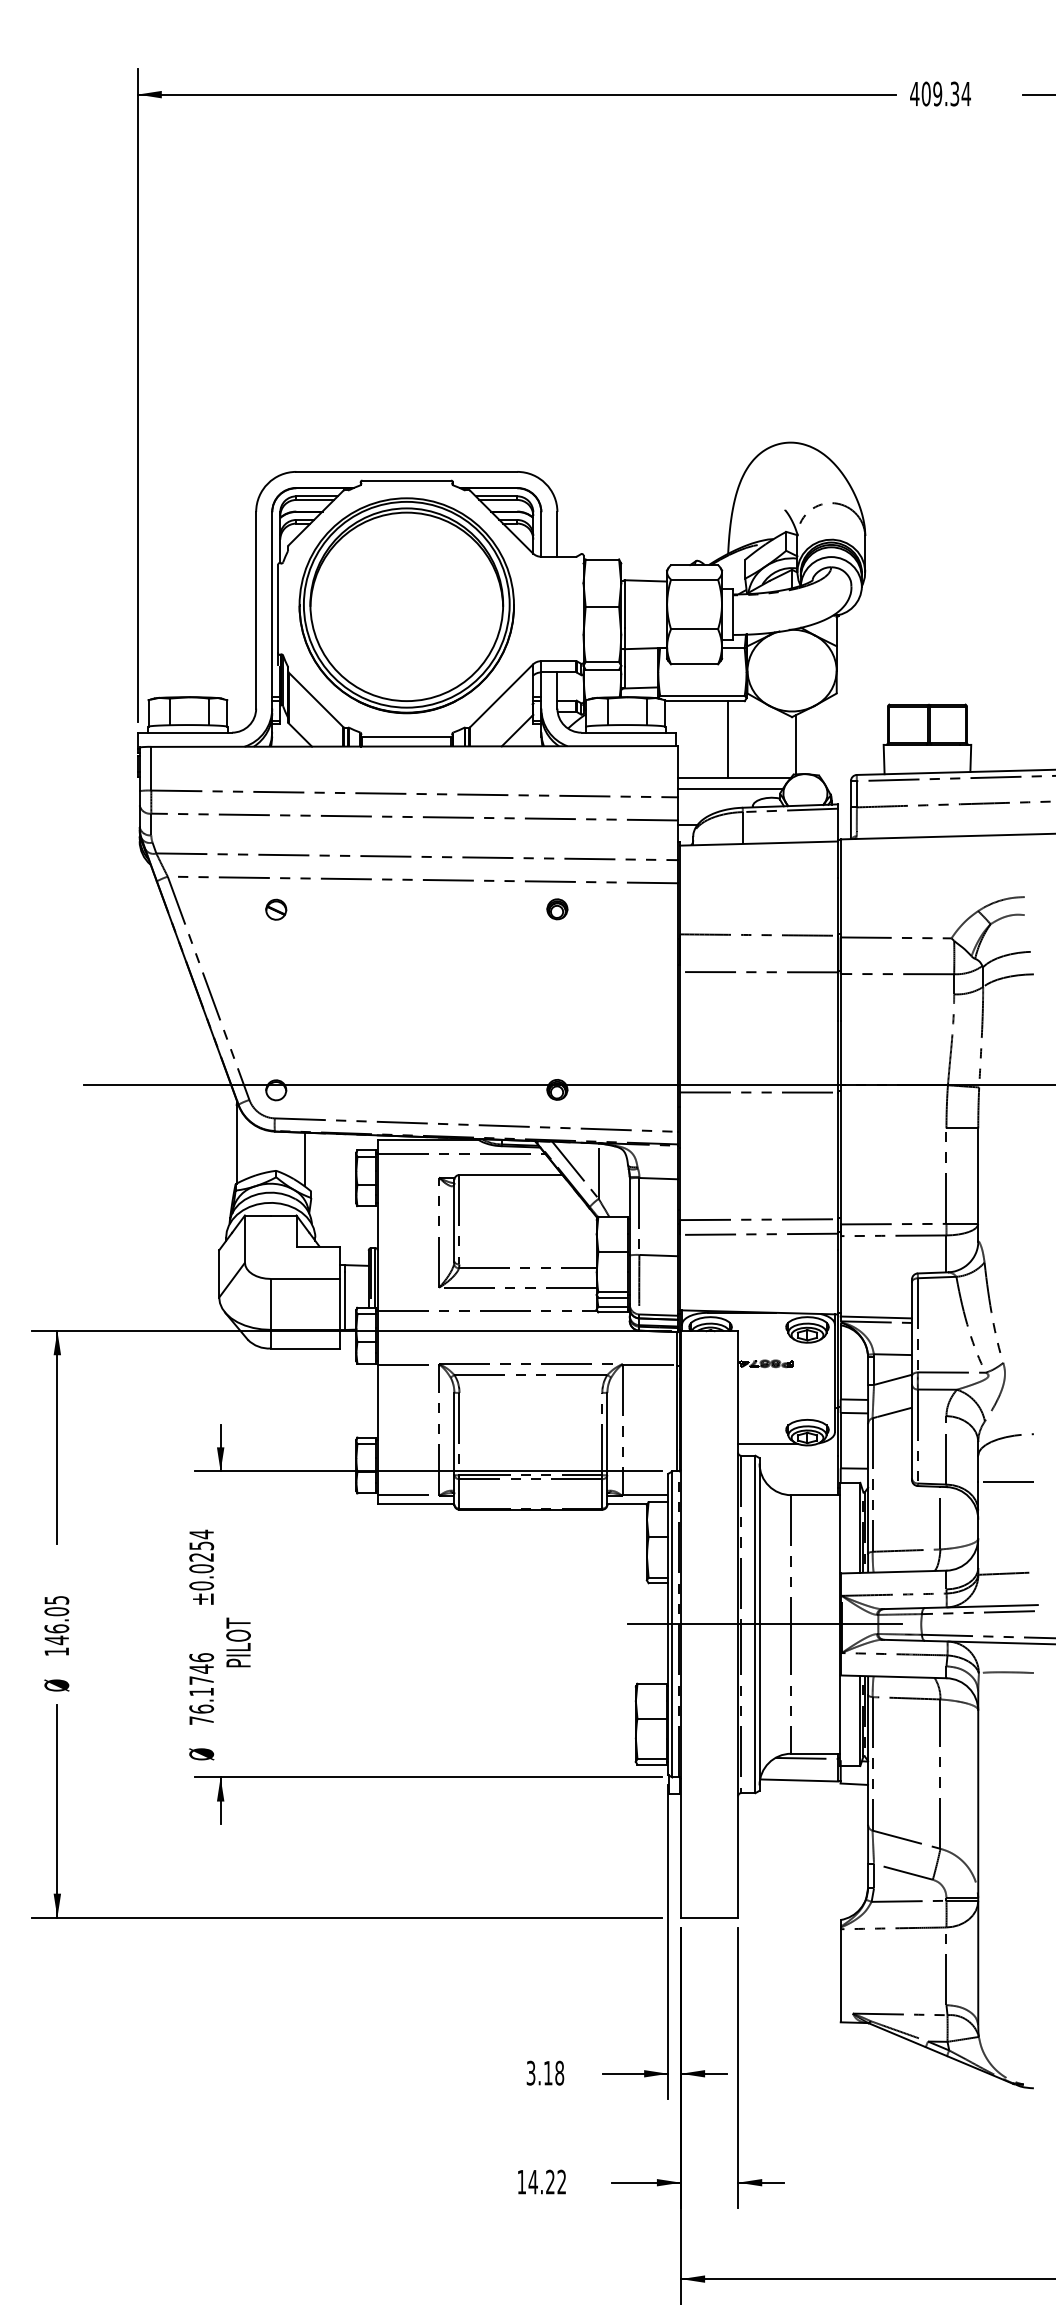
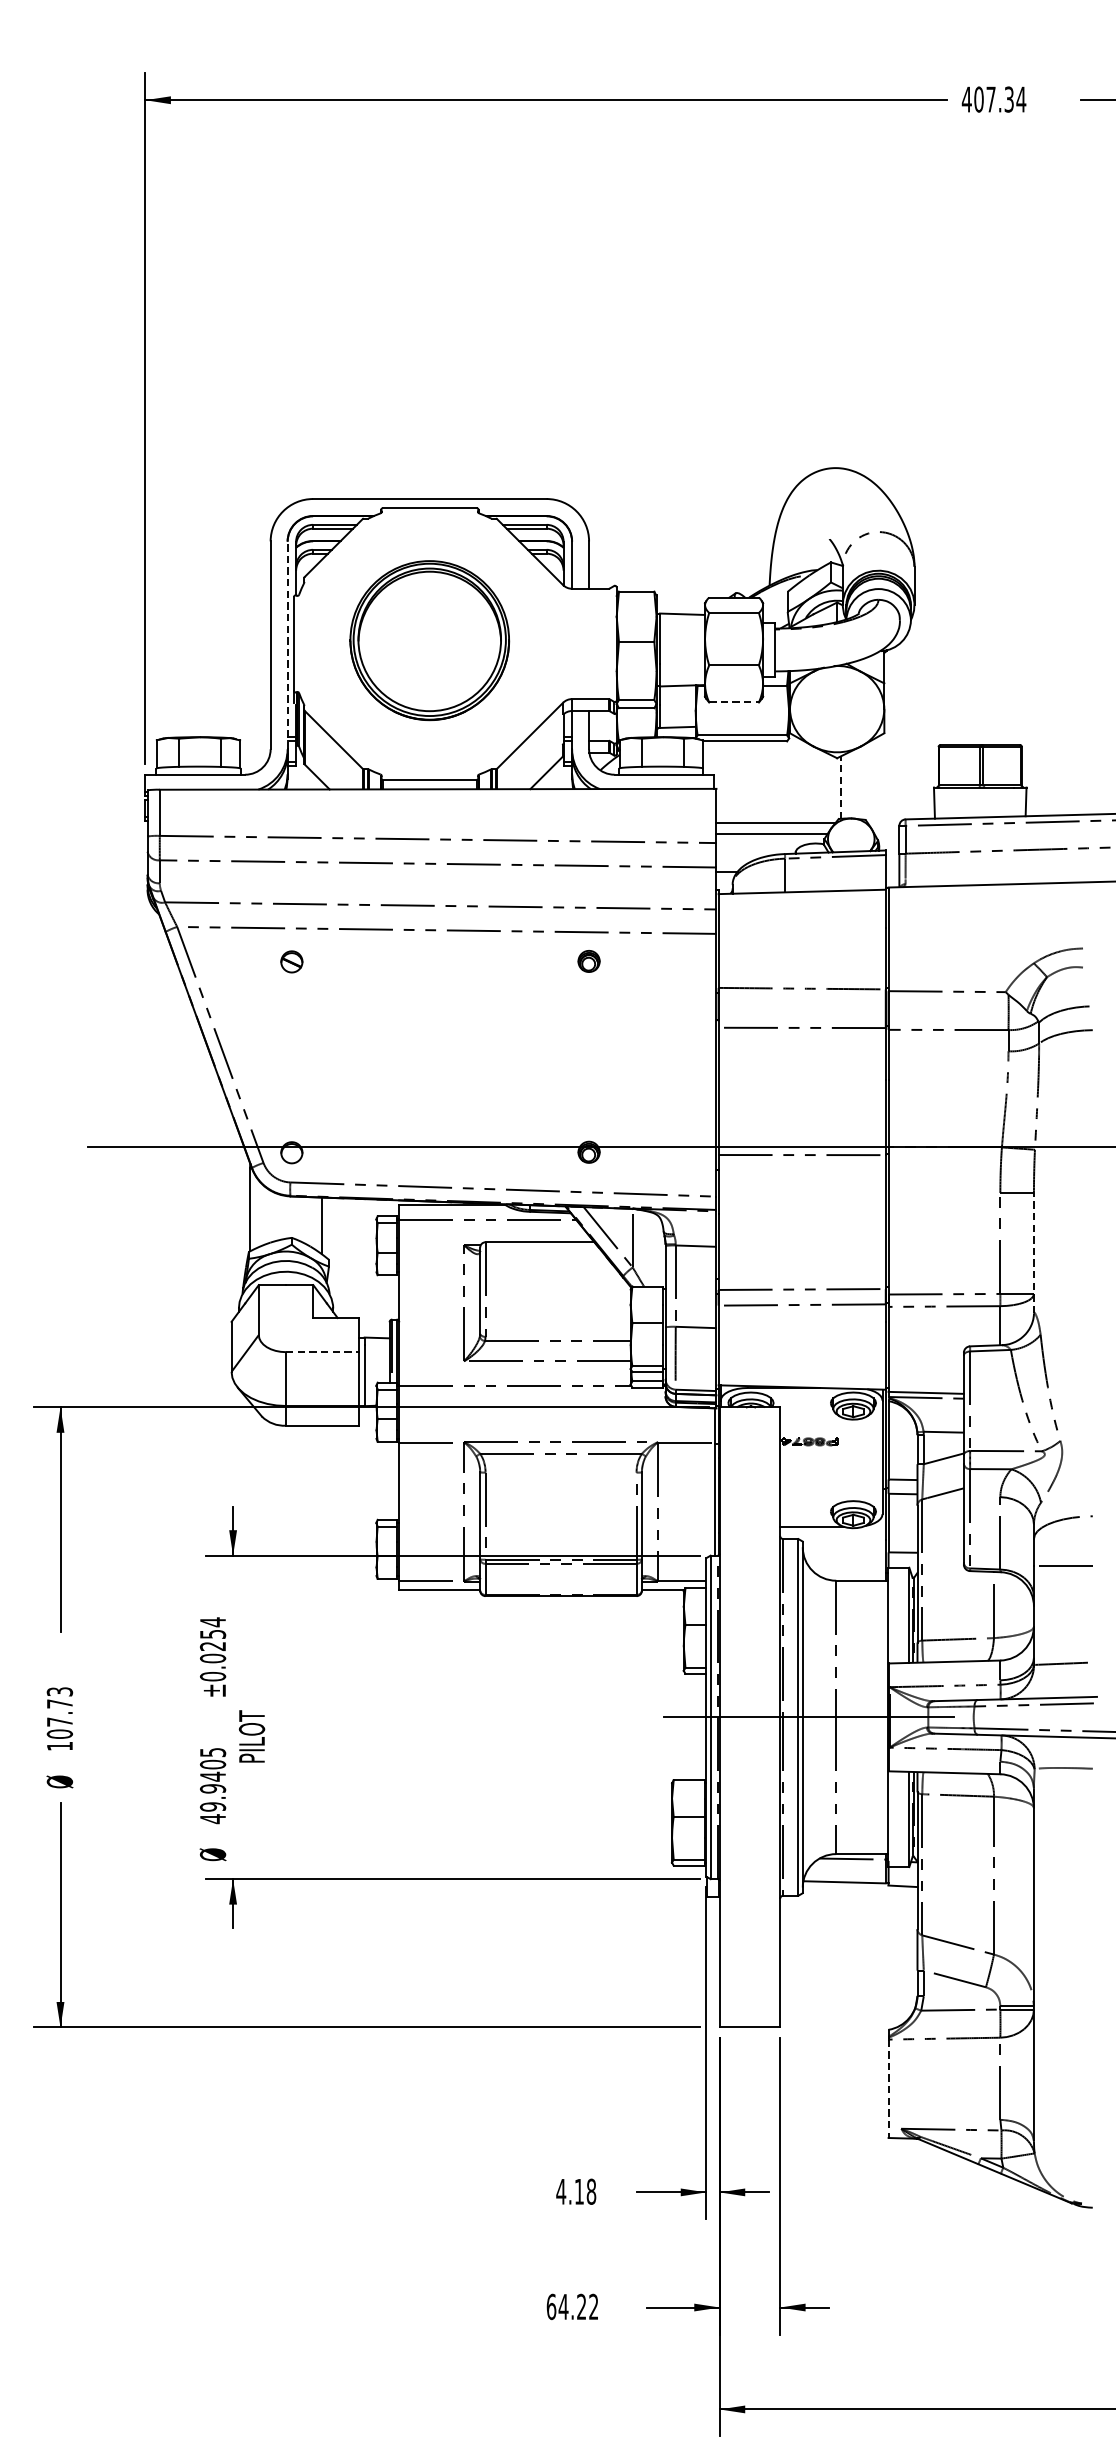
text: (937, 93) -> (990, 99), 409.34 -> 407.34
part: (406, 605) -> (429, 640), size x0.7
line: (272, 609) -> (287, 644), solid -> dashed
line: (694, 664) -> (734, 702), solid -> dashed
line: (727, 739) -> (768, 781), removed
line: (795, 744) -> (840, 787), solid -> dashed
line: (978, 1185) -> (1034, 1253), solid -> dashed
line: (305, 1278) -> (322, 1351), solid -> dashed
text: (56, 1620) -> (59, 1713), 146.05 -> 107.73
text: (201, 1689) -> (212, 1786), 76.1746 -> 49.9405
line: (840, 1975) -> (888, 2088), solid -> dashed
text: (530, 2072) -> (560, 2191), 3.18 -> 4.18
text: (521, 2181) -> (551, 2306), 14.22 -> 64.22

